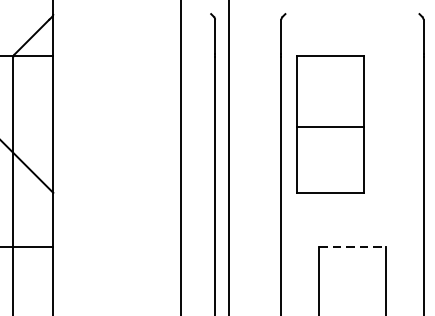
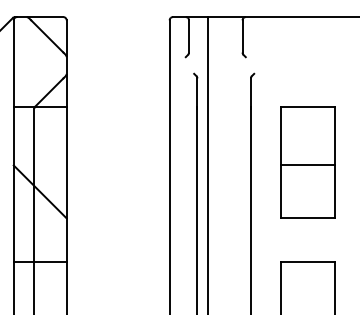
part: (329, 123) -> (307, 162), moved
line: (352, 247) -> (308, 262), dashed -> solid

